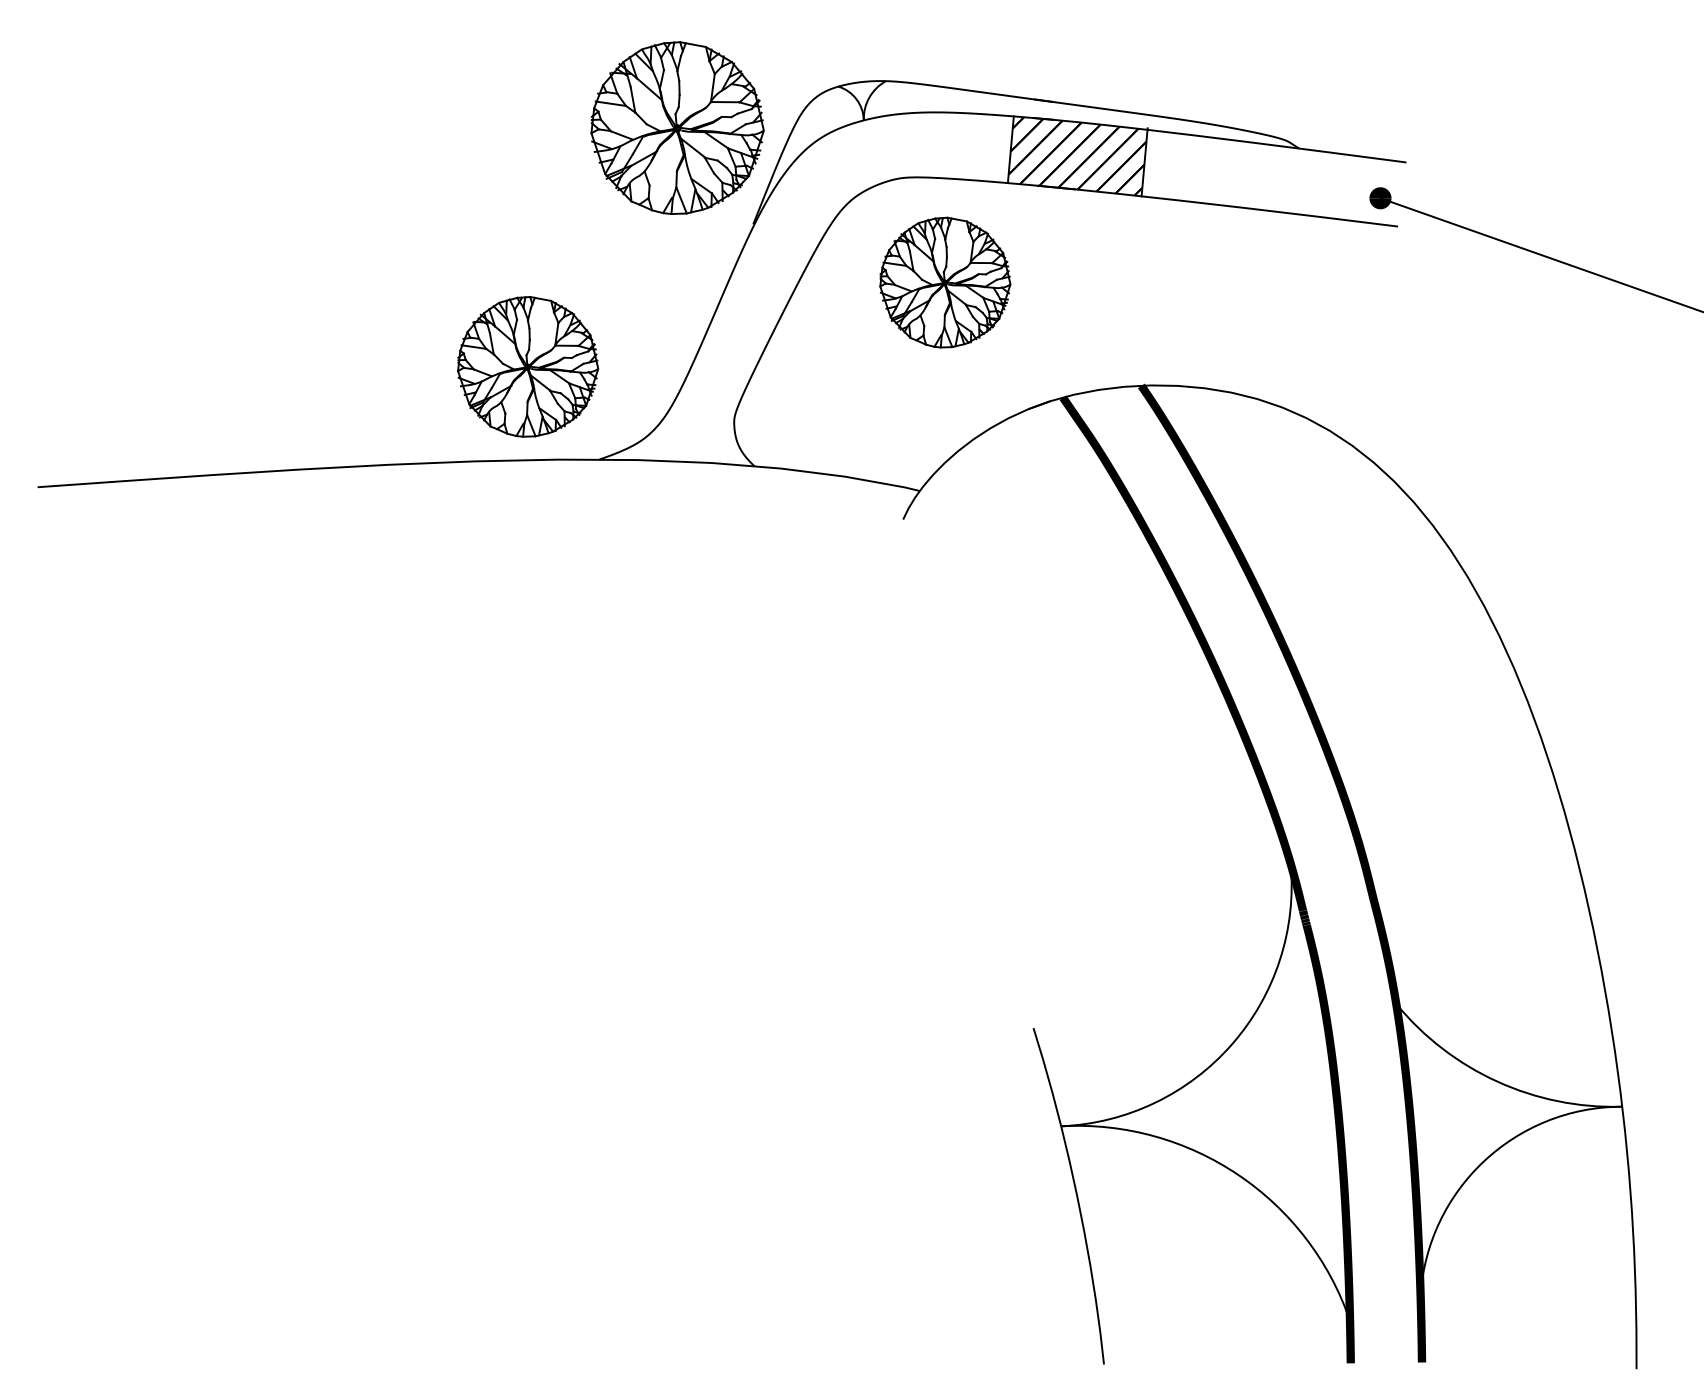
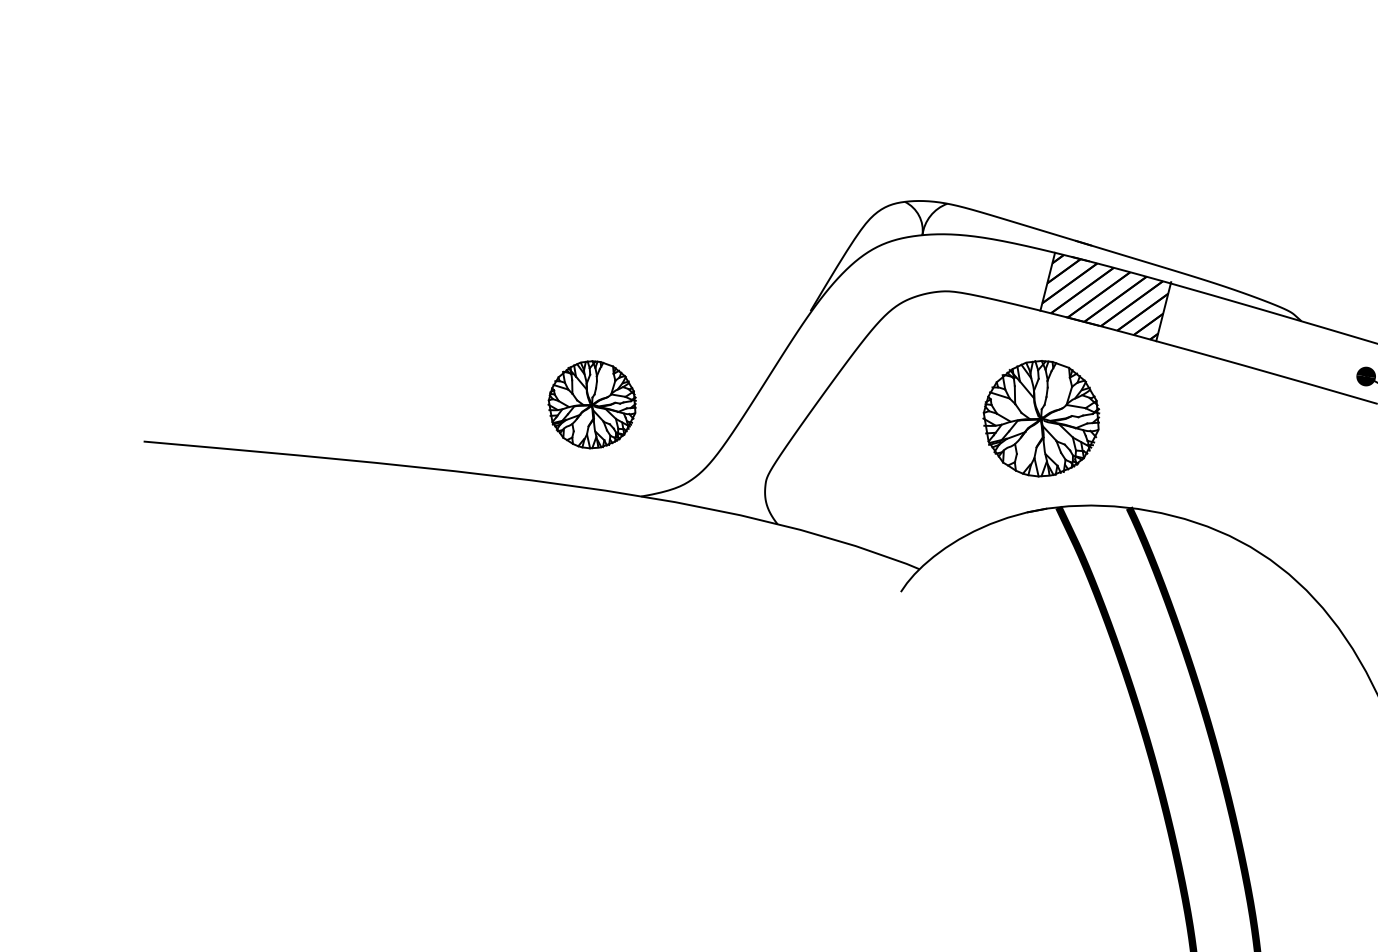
part: (677, 127) -> (757, 215), removed
part: (945, 282) -> (1041, 418), moved
part: (528, 366) -> (592, 404), size x0.7

